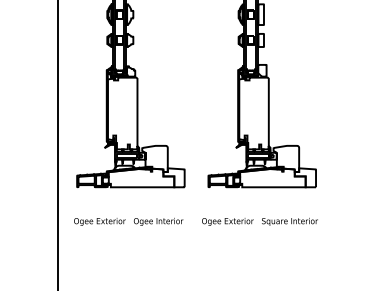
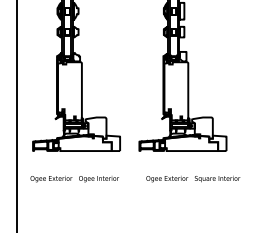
text: (259, 221) -> (192, 178), moved

